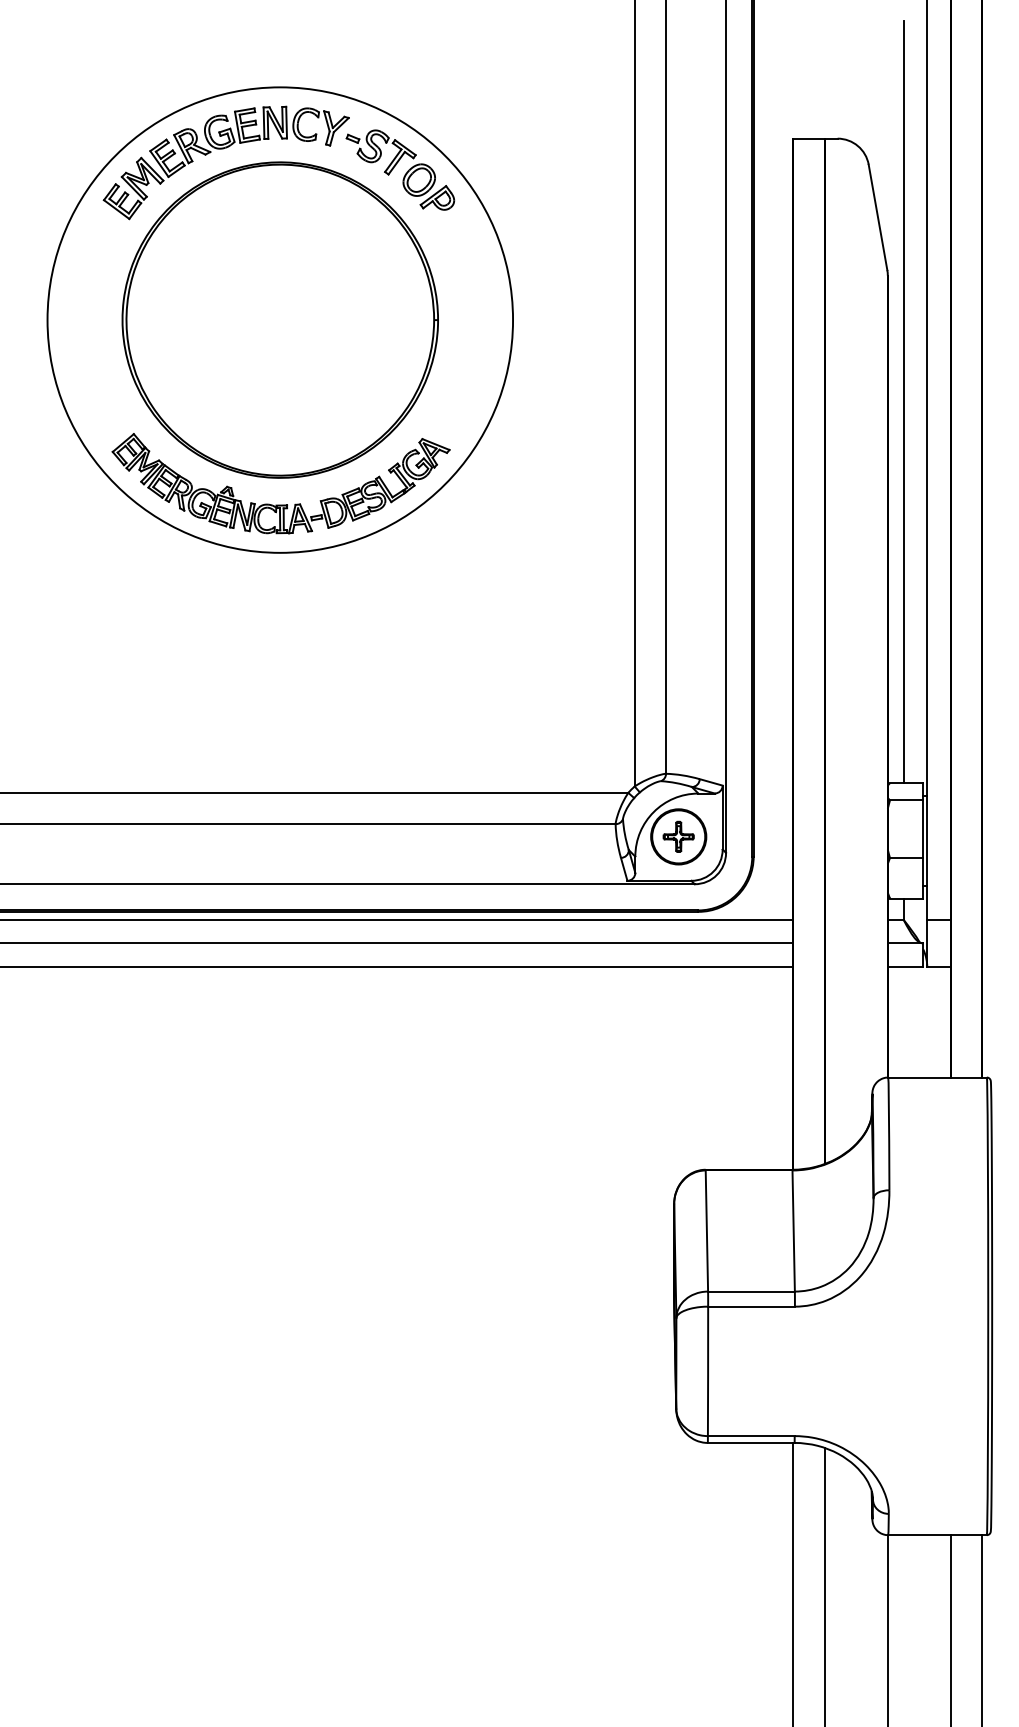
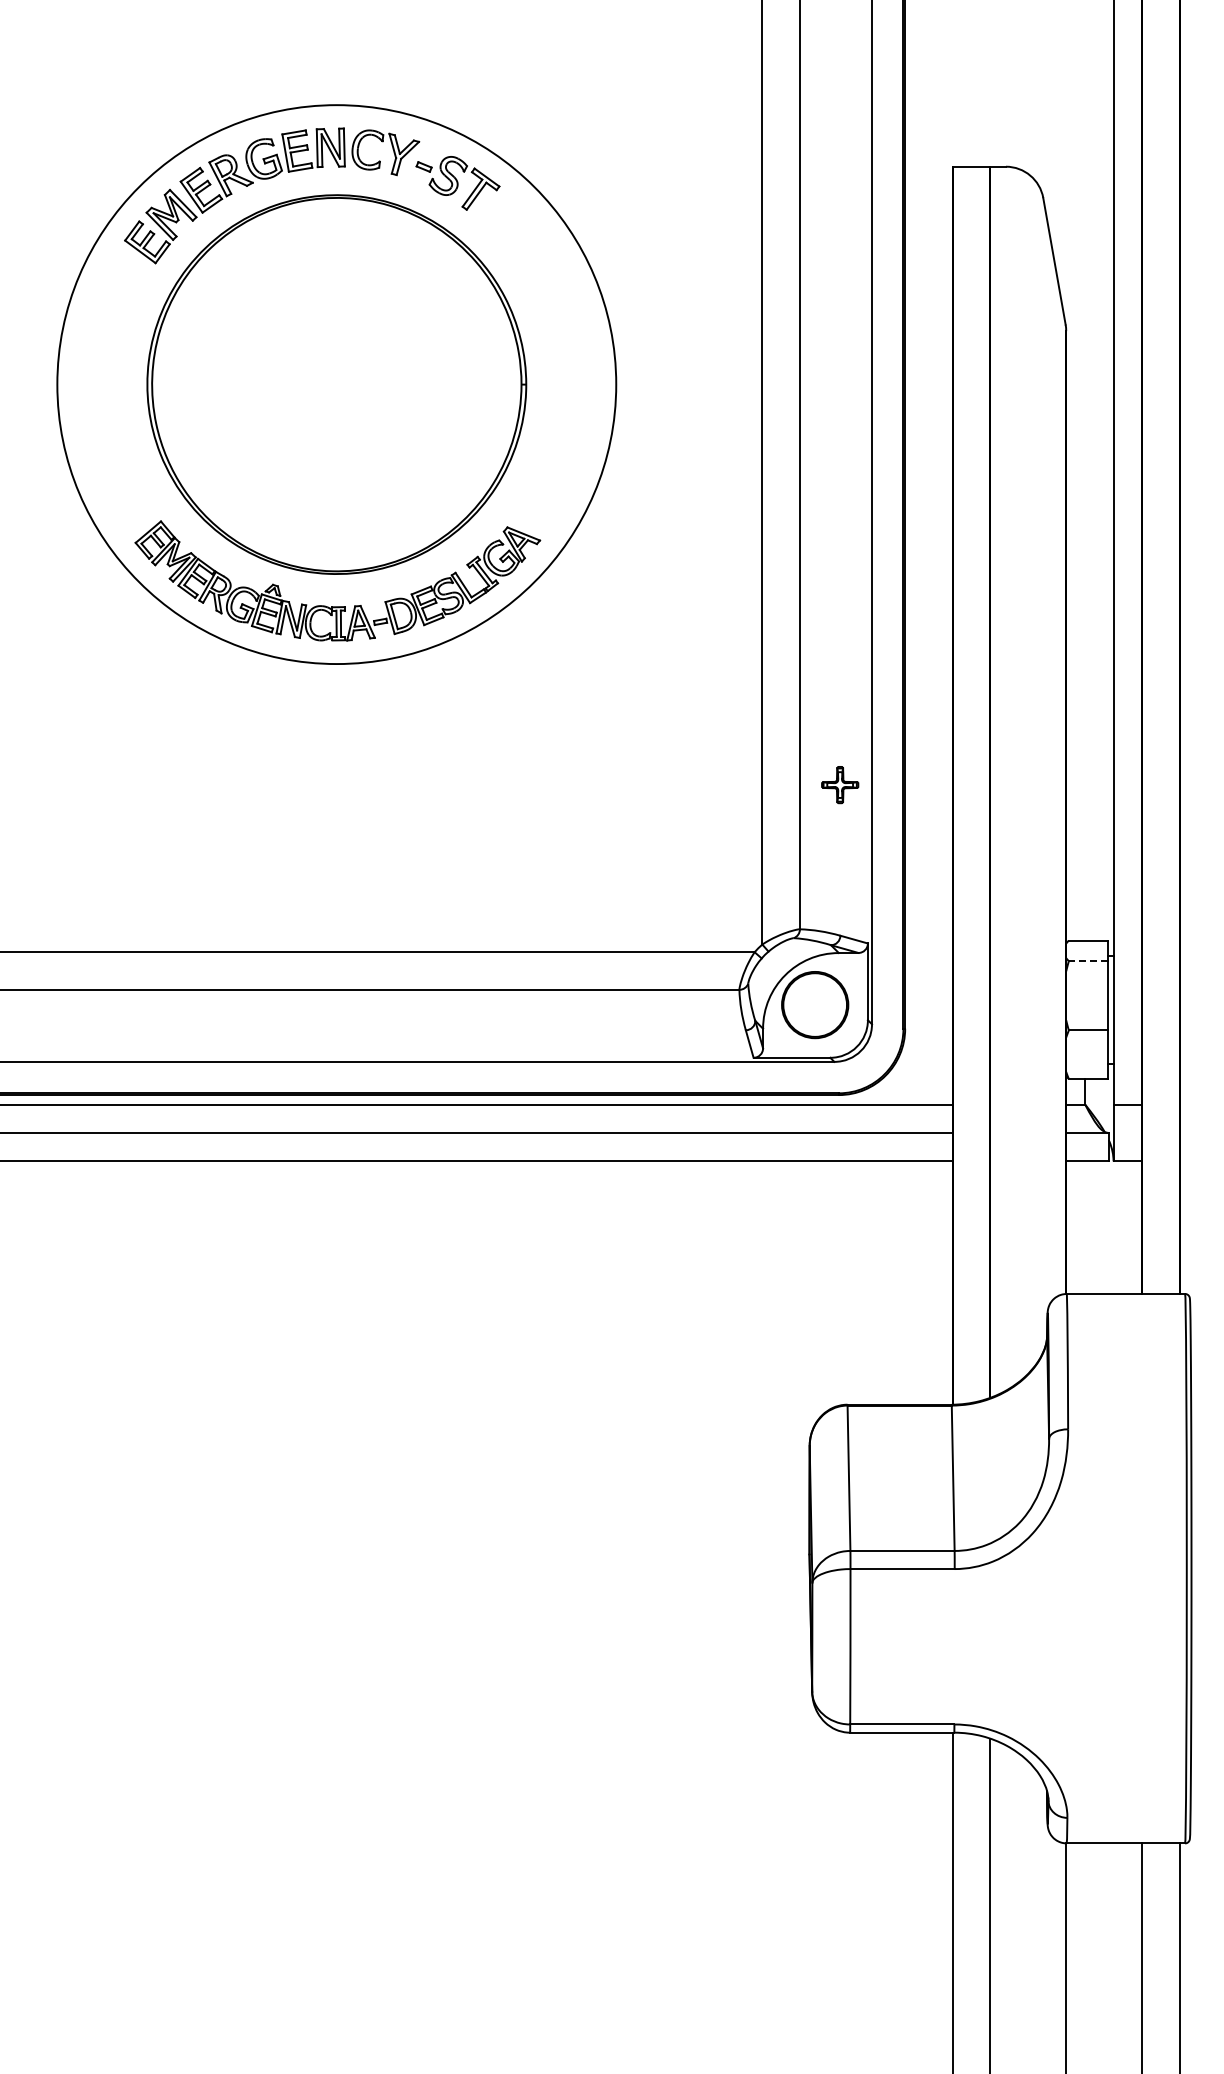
part: (428, 186) -> (514, 224), removed
line: (903, 401) -> (1085, 482), removed
line: (906, 800) -> (1088, 961), solid -> dashed
part: (678, 837) -> (840, 785), moved

